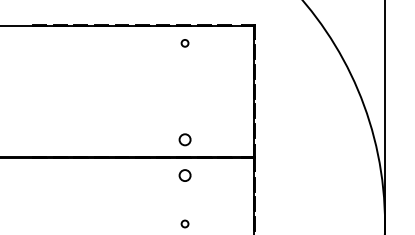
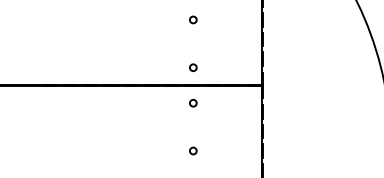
circle: (184, 91) -> (192, 19), added
circle: (184, 139) -> (192, 67), size x0.62
circle: (184, 175) -> (192, 102), size x0.62

